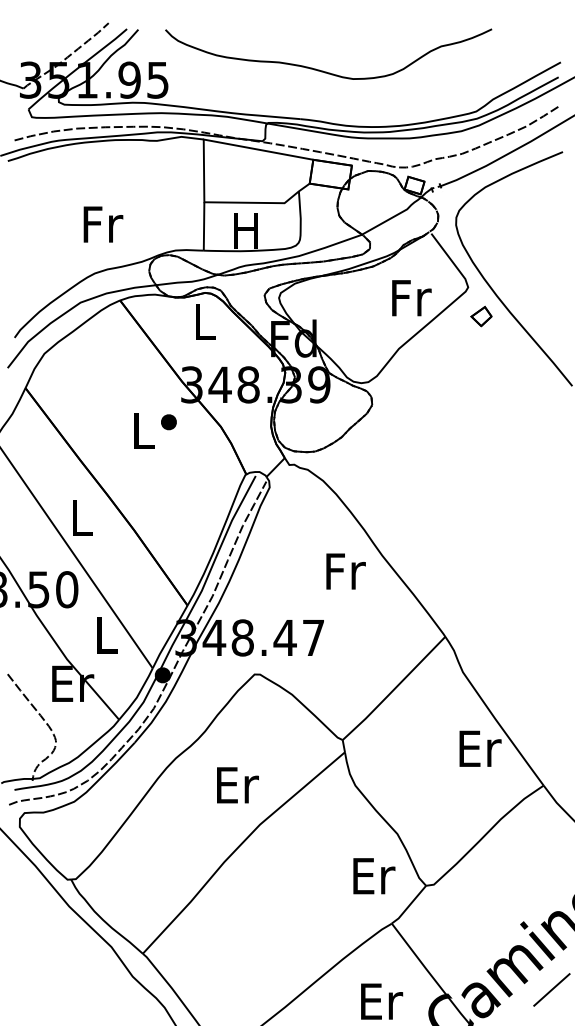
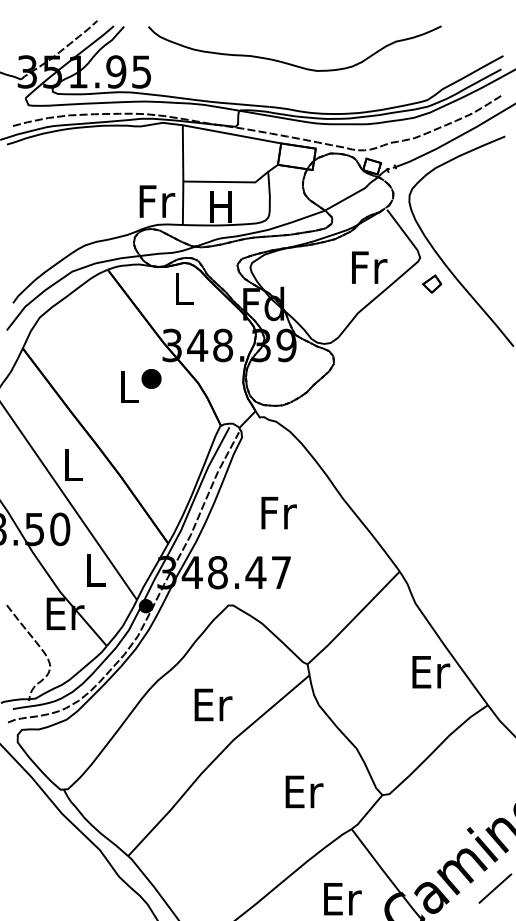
text: (103, 224) -> (157, 201), moved
part: (168, 422) -> (151, 379), size x1.4
text: (345, 571) -> (278, 513), moved
text: (374, 876) -> (304, 792), moved

